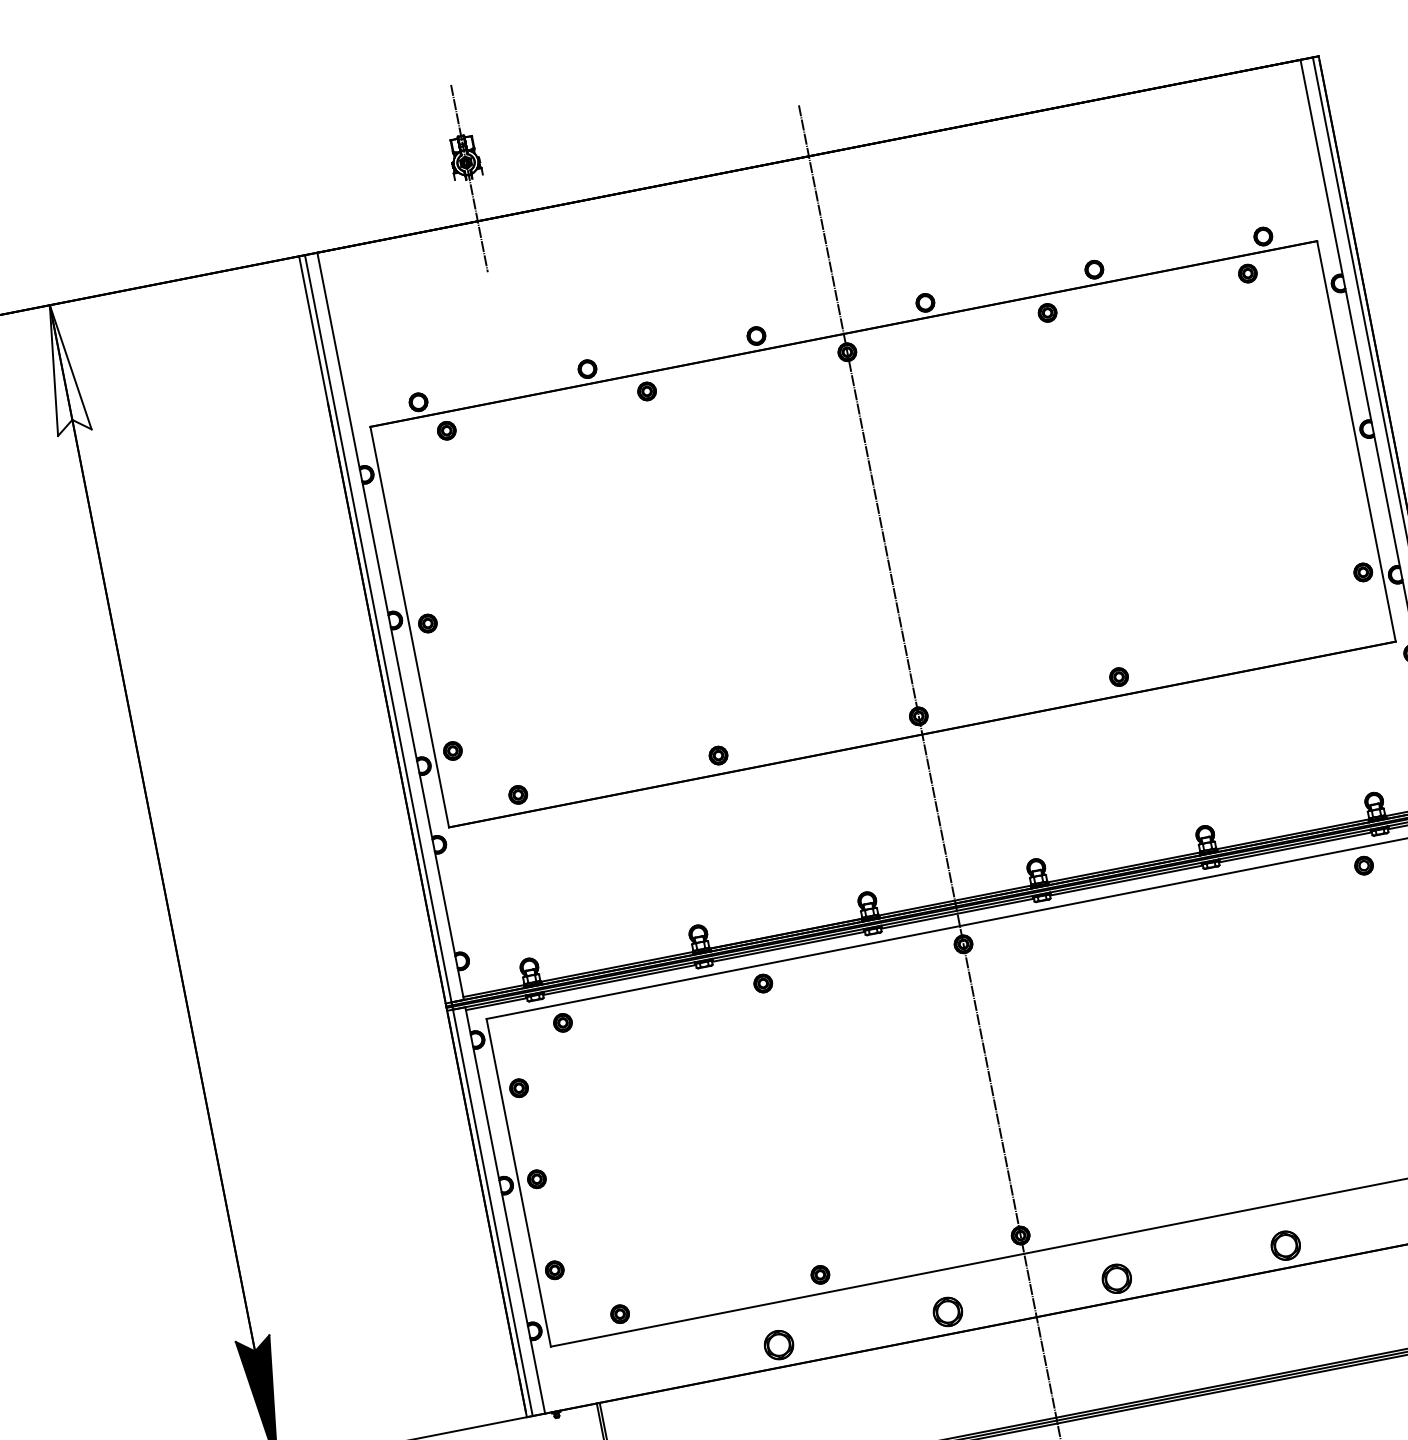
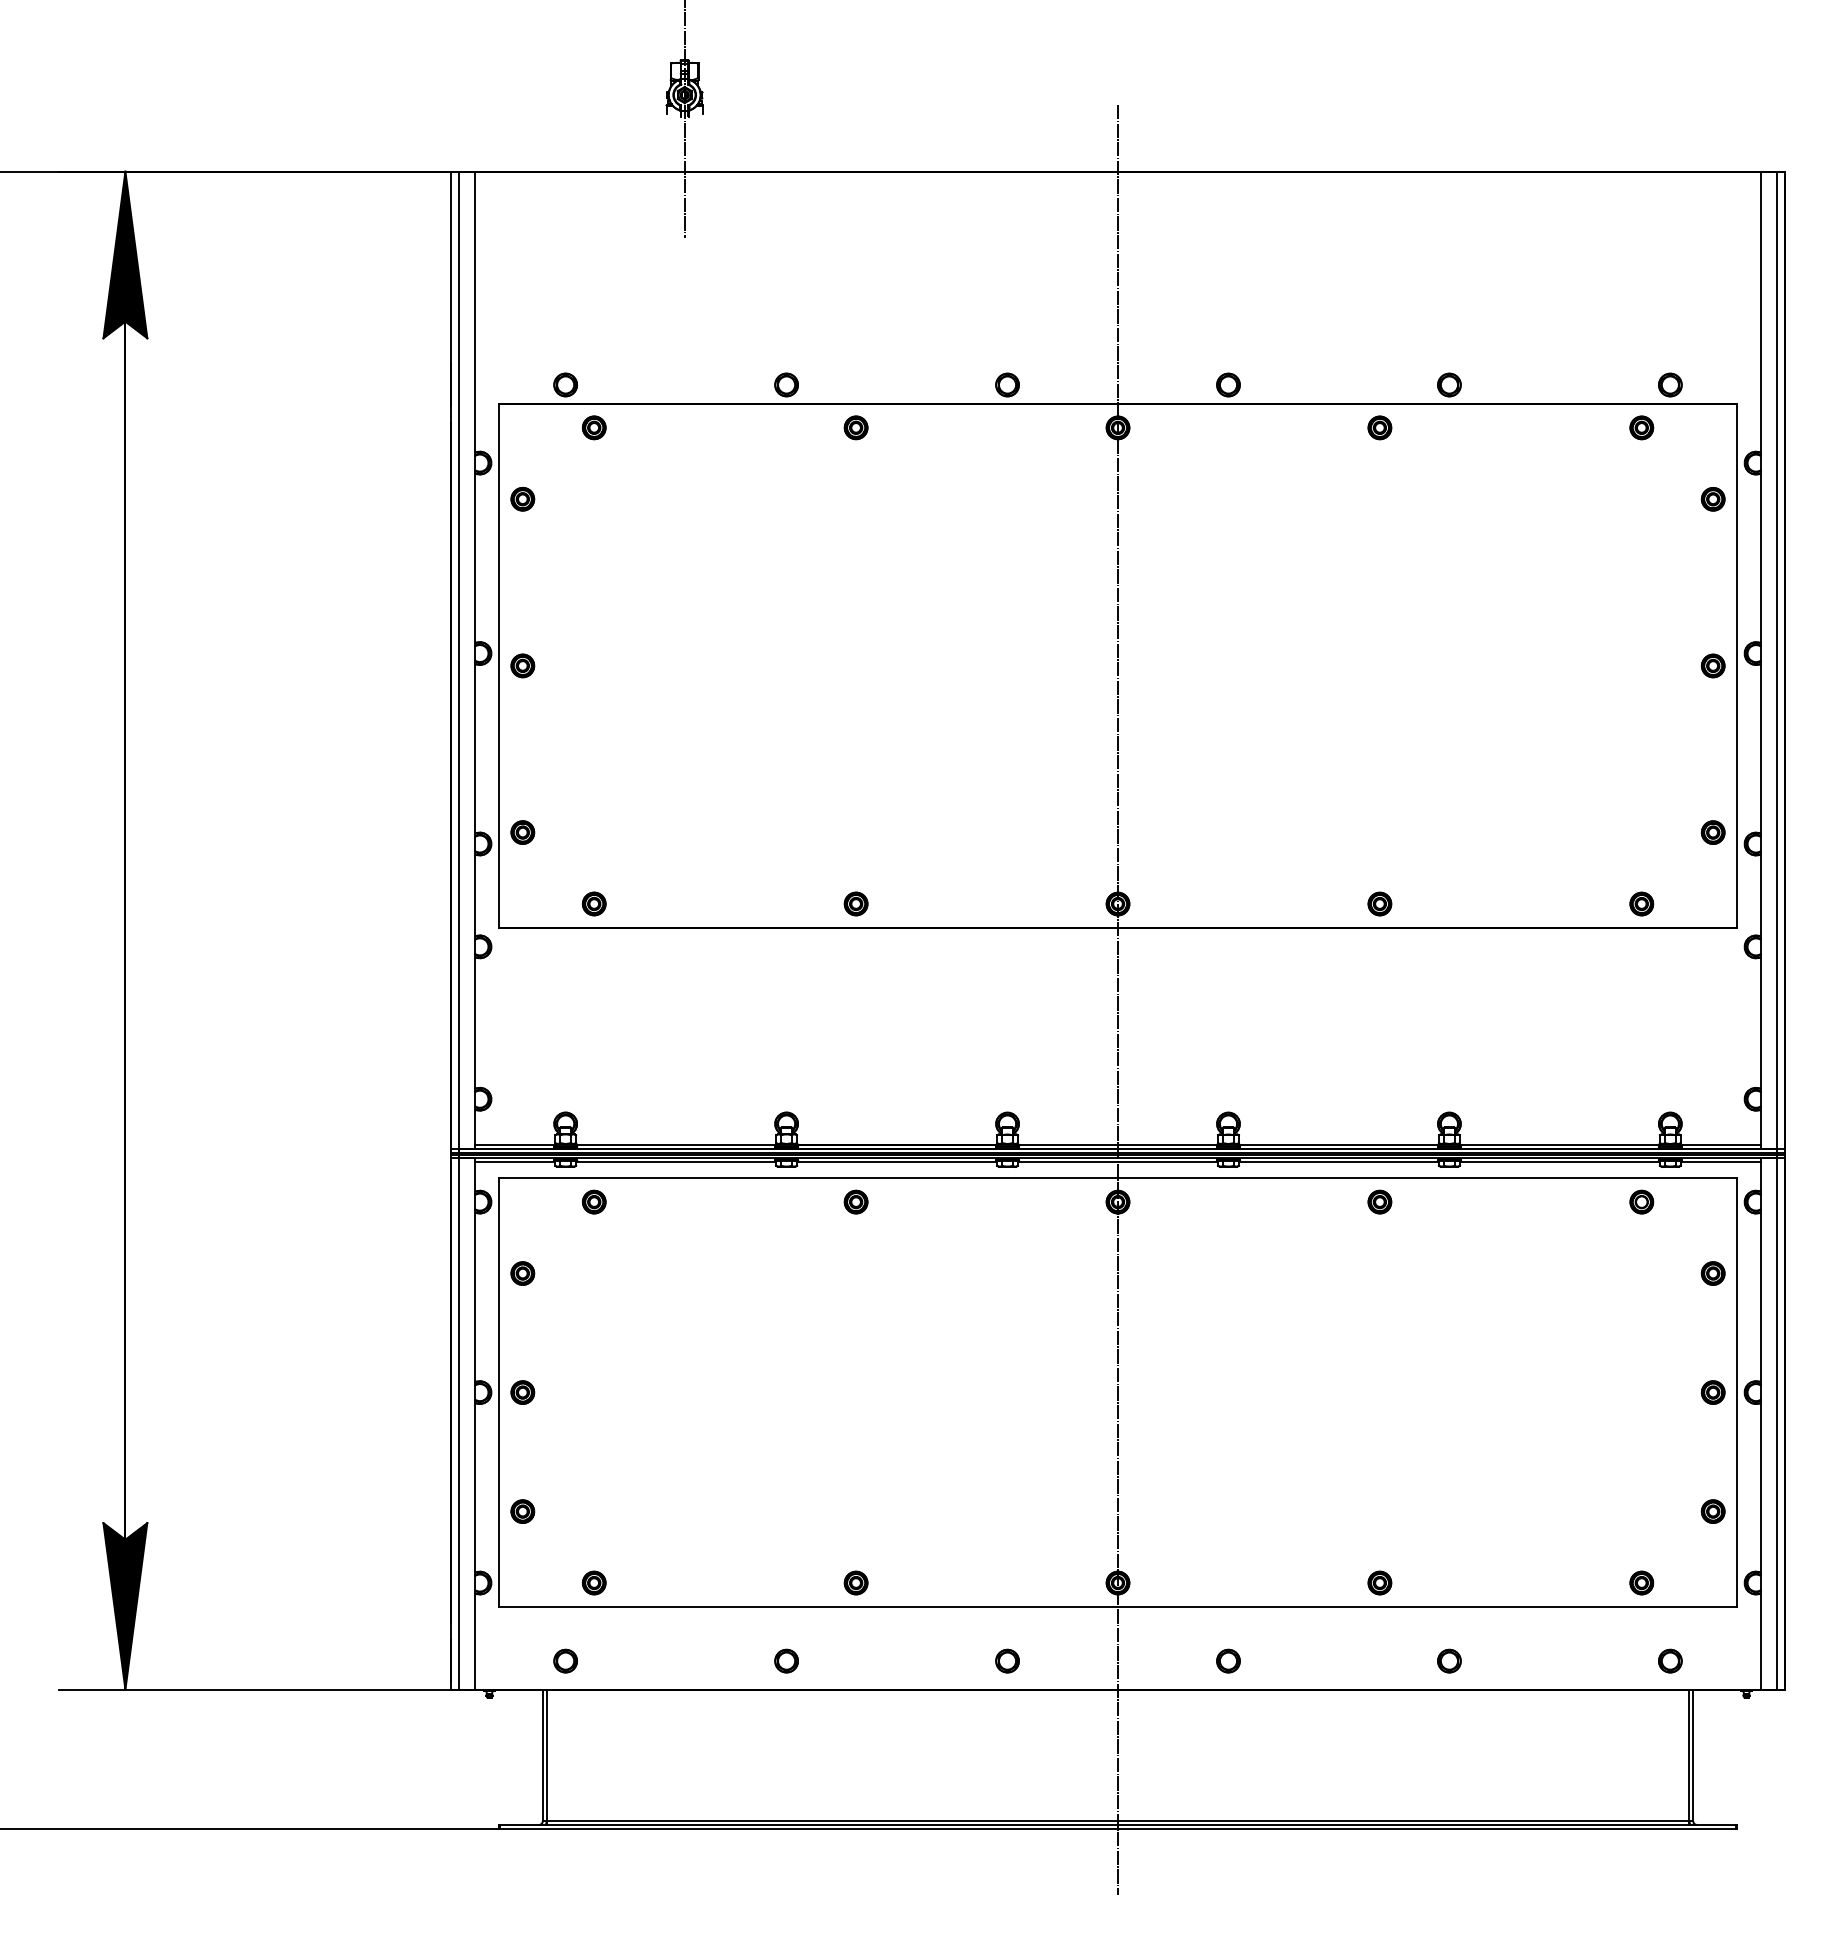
part: (1312, 317) -> (1712, 499), added
fill: (62, 368) -> (125, 254), added
part: (1337, 444) -> (1712, 665), added
part: (402, 496) -> (522, 499), added
part: (1319, 637) -> (1641, 903), added
part: (1163, 904) -> (1379, 1201), added
part: (1220, 1195) -> (1379, 1582), added
part: (1285, 1245) -> (1449, 1660), size x0.62
part: (1116, 1278) -> (1228, 1660), size x0.62
part: (947, 1311) -> (1007, 1660), size x0.62
part: (778, 1344) -> (786, 1660), size x0.62
part: (609, 1377) -> (565, 1660), added

